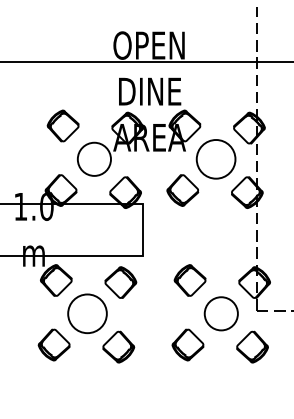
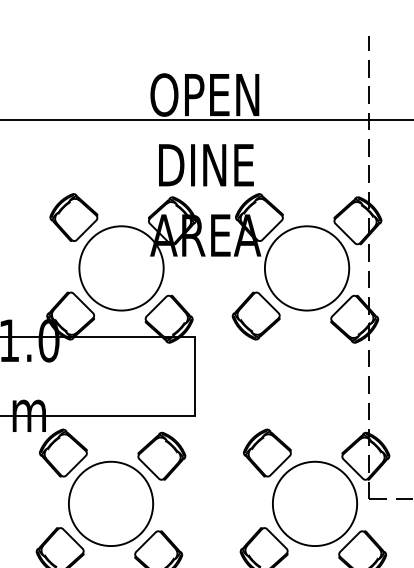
circle: (94, 158) -> (121, 267), size x1.67
circle: (215, 158) -> (306, 267), size x1.43
circle: (87, 313) -> (110, 503), size x1.43
circle: (220, 313) -> (313, 503), size x1.67

